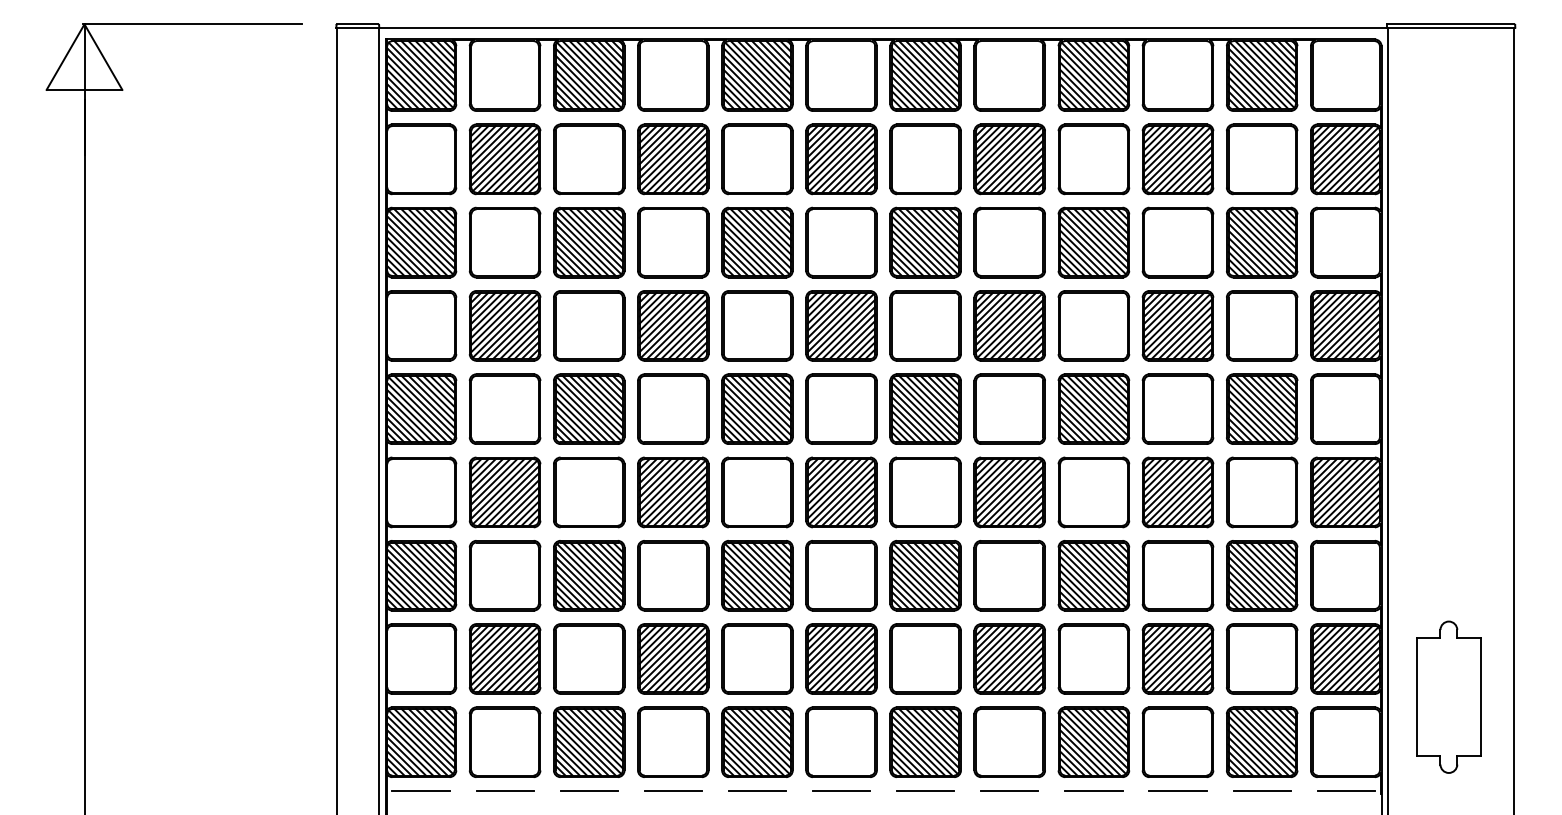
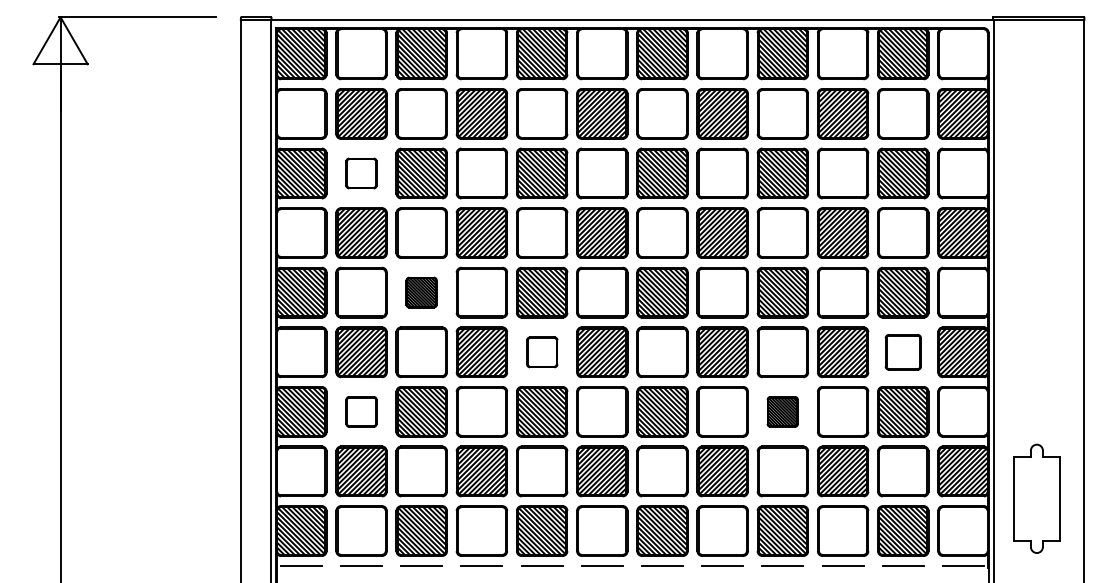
part: (504, 242) -> (361, 173), size x0.6
part: (588, 408) -> (421, 292), size x0.6
part: (757, 492) -> (542, 352), size x0.6
part: (1262, 492) -> (903, 352), size x0.7
part: (504, 575) -> (361, 411), size x0.6
part: (1093, 575) -> (782, 411), size x0.6

